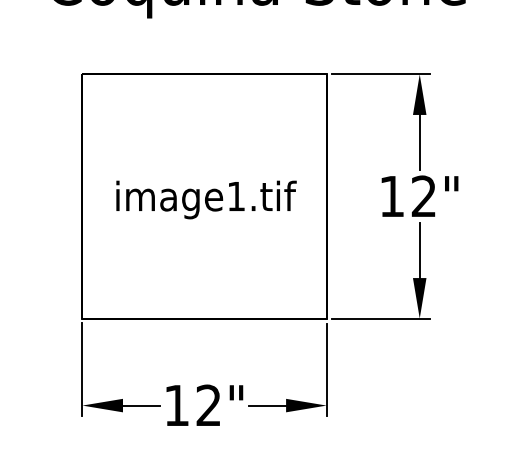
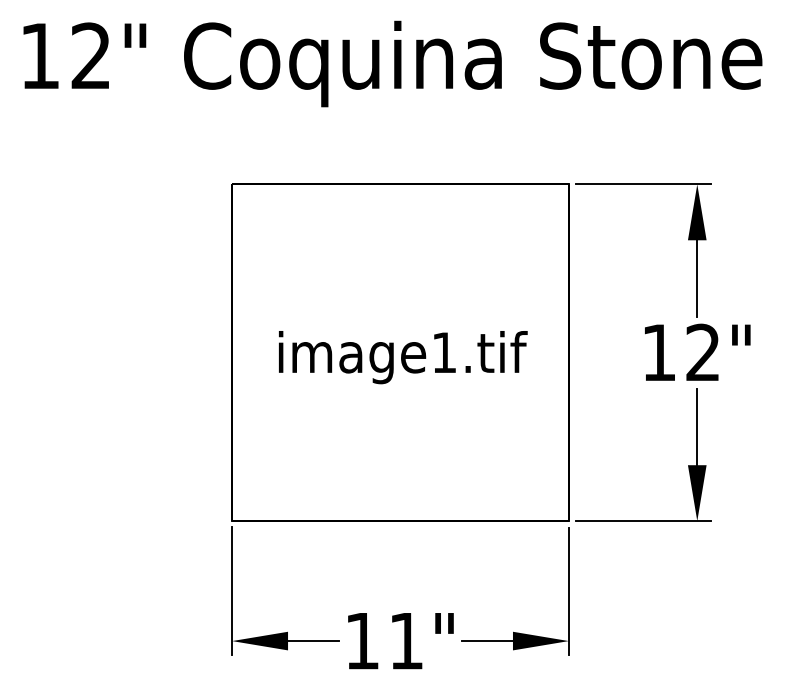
text: (208, 405) -> (405, 640), 12" -> 11"

